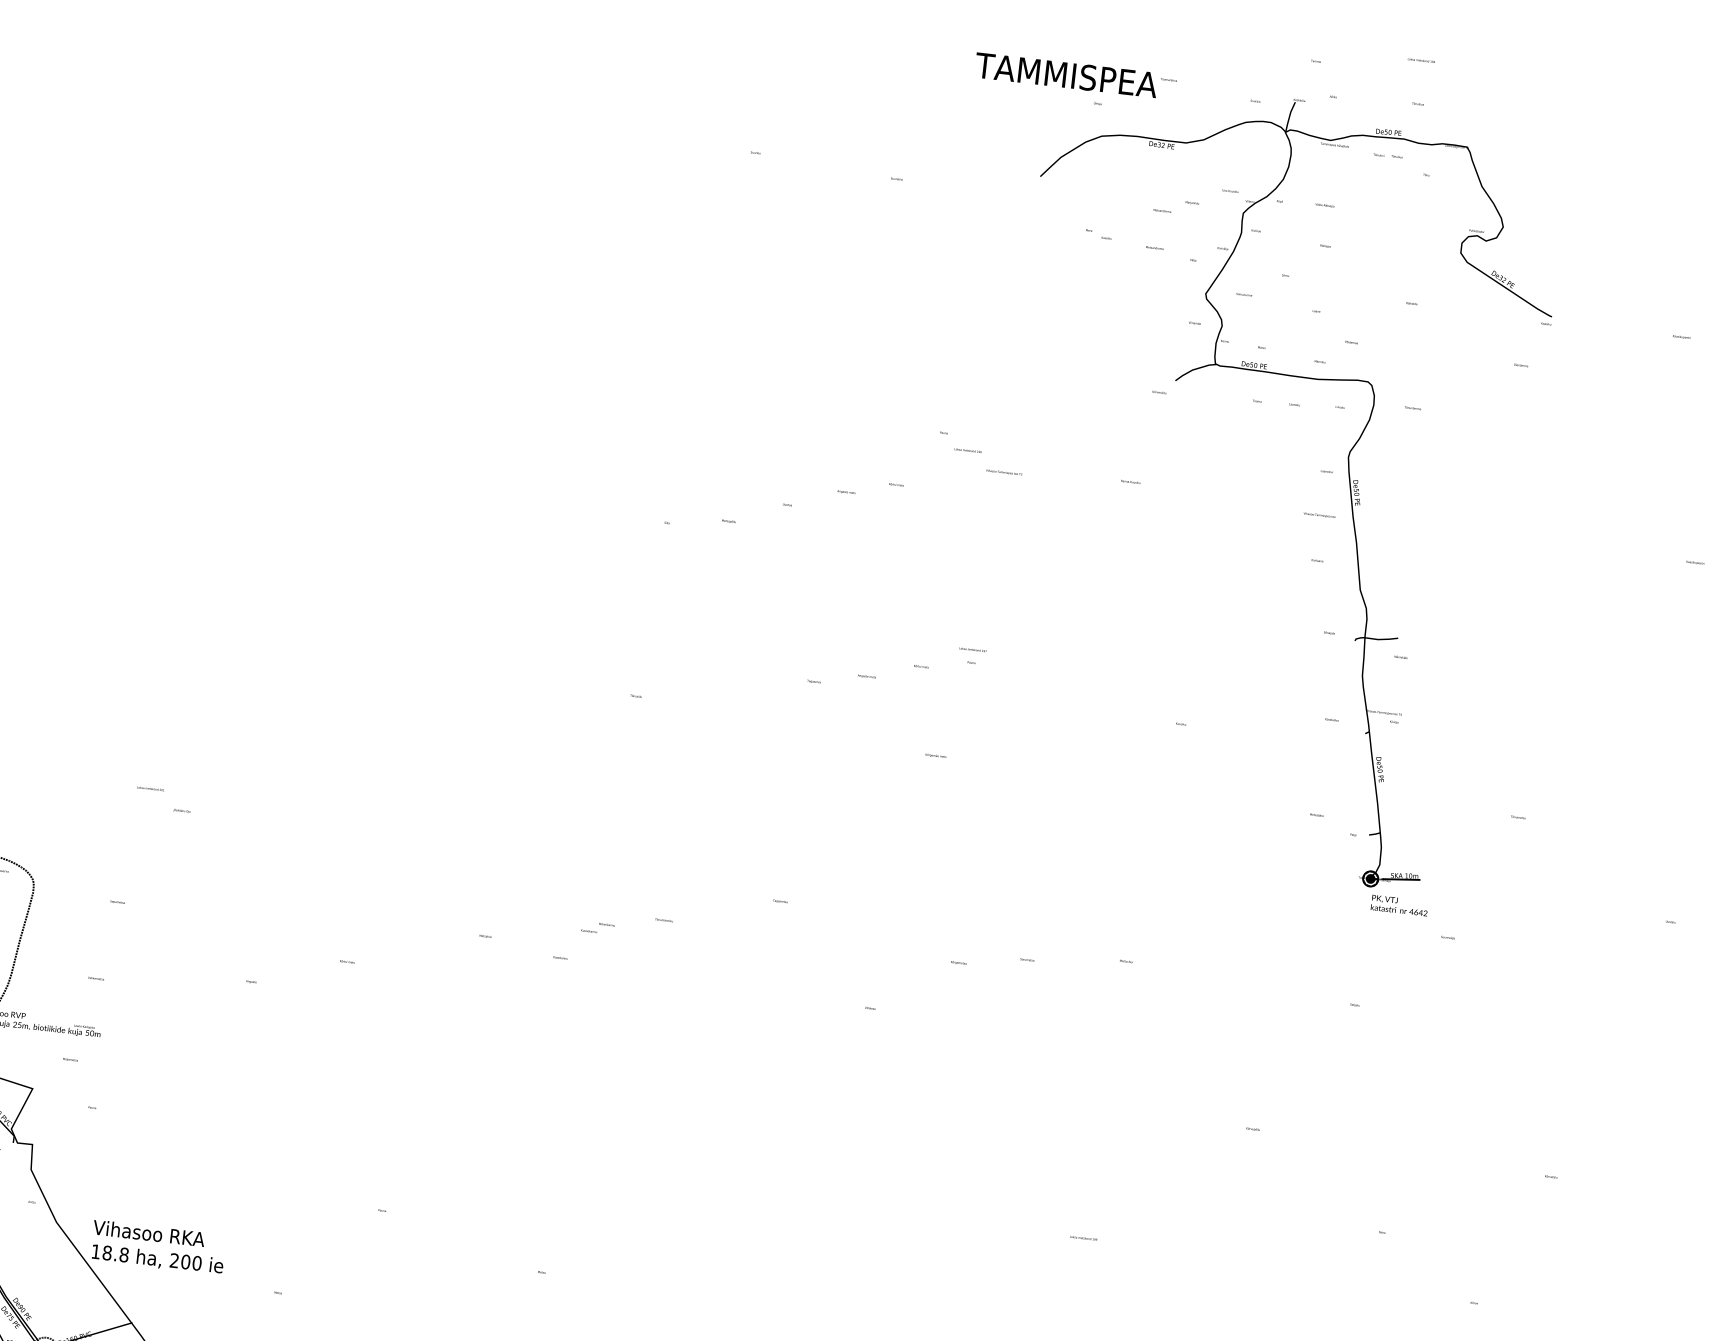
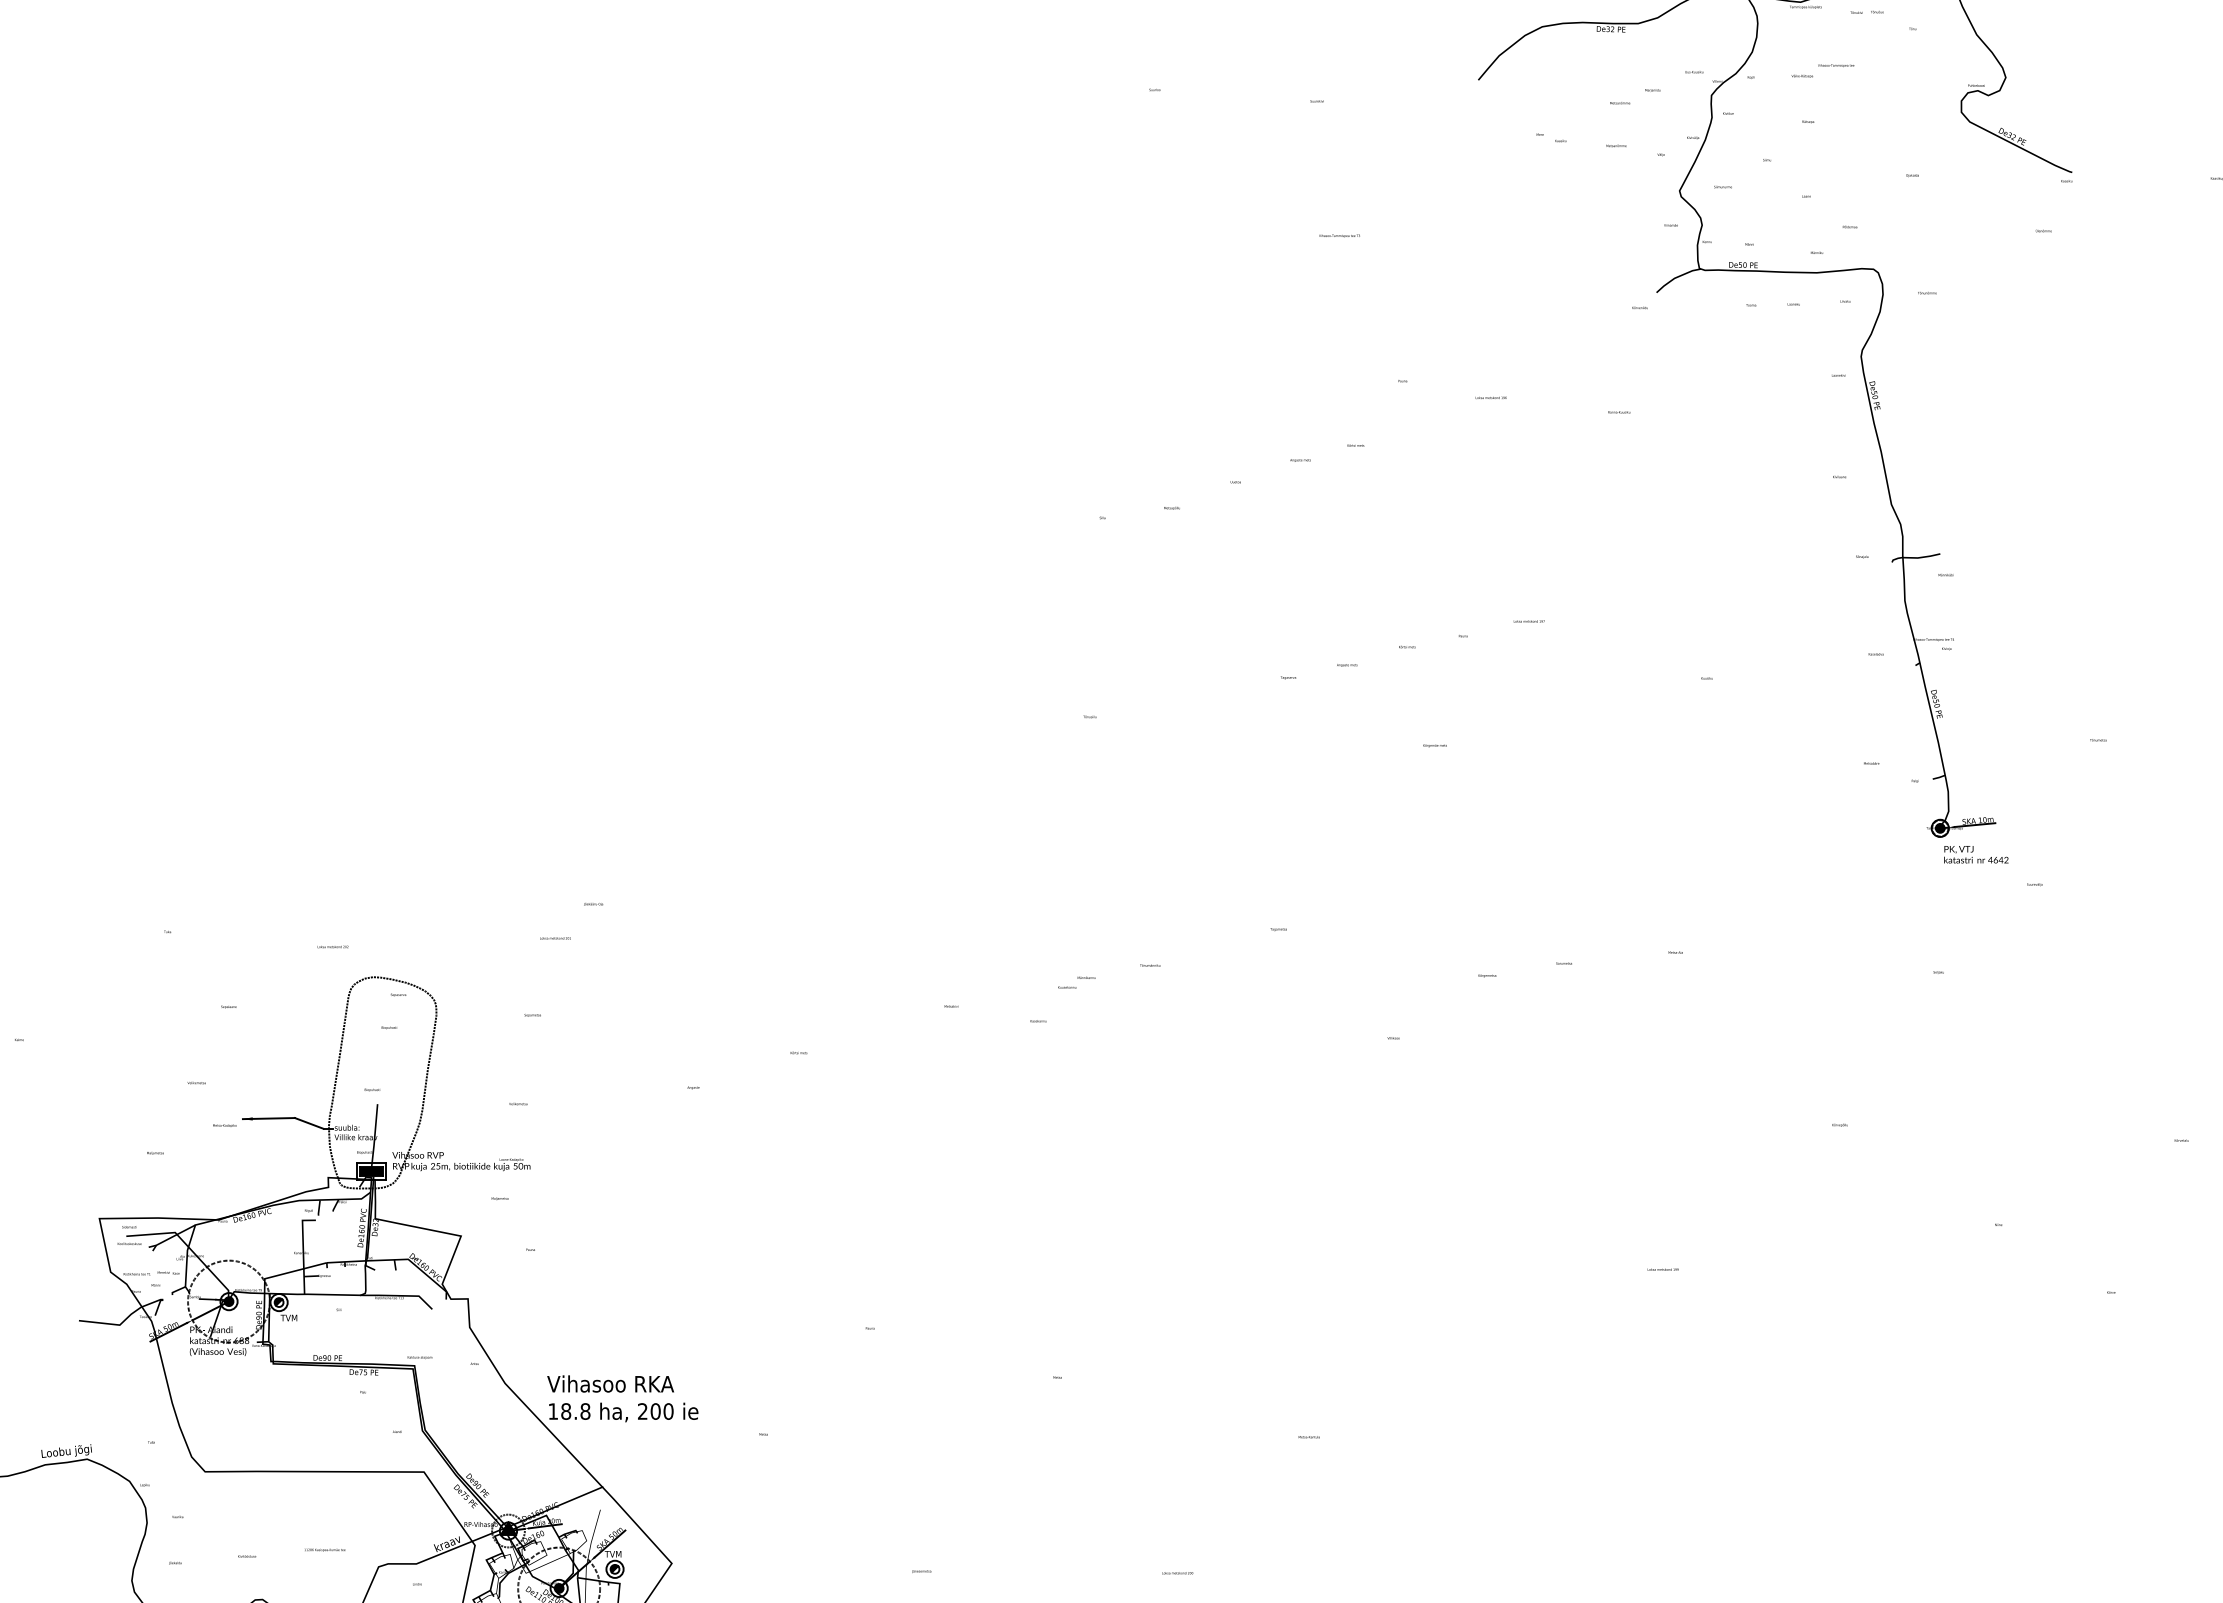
text: (967, 450) -> (1490, 397), moved
text: (1004, 472) -> (1339, 235), moved
text: (1319, 515) -> (1836, 65), moved
text: (972, 649) -> (1528, 621), moved
text: (150, 788) -> (555, 938), moved

